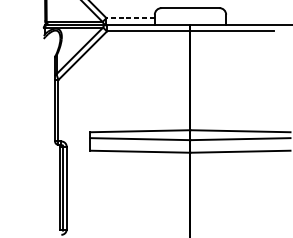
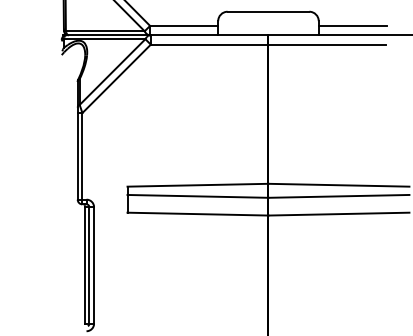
line: (130, 17) -> (183, 25), dashed -> solid
line: (250, 17) -> (352, 25), added

